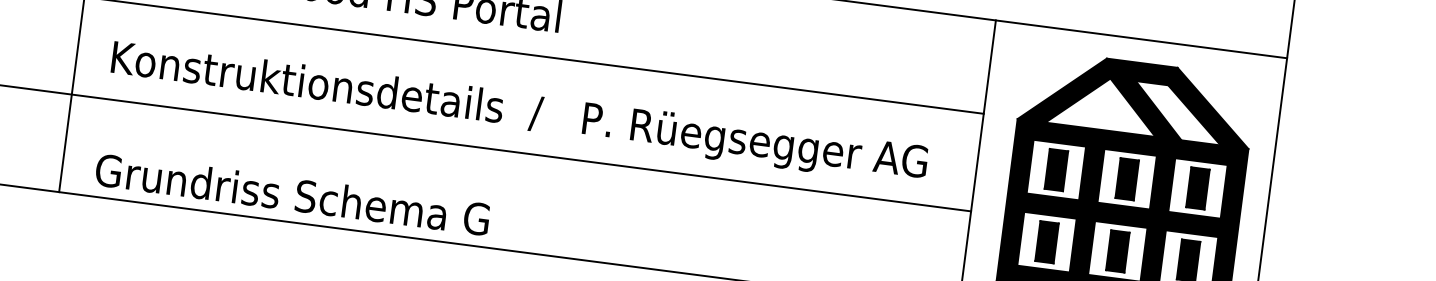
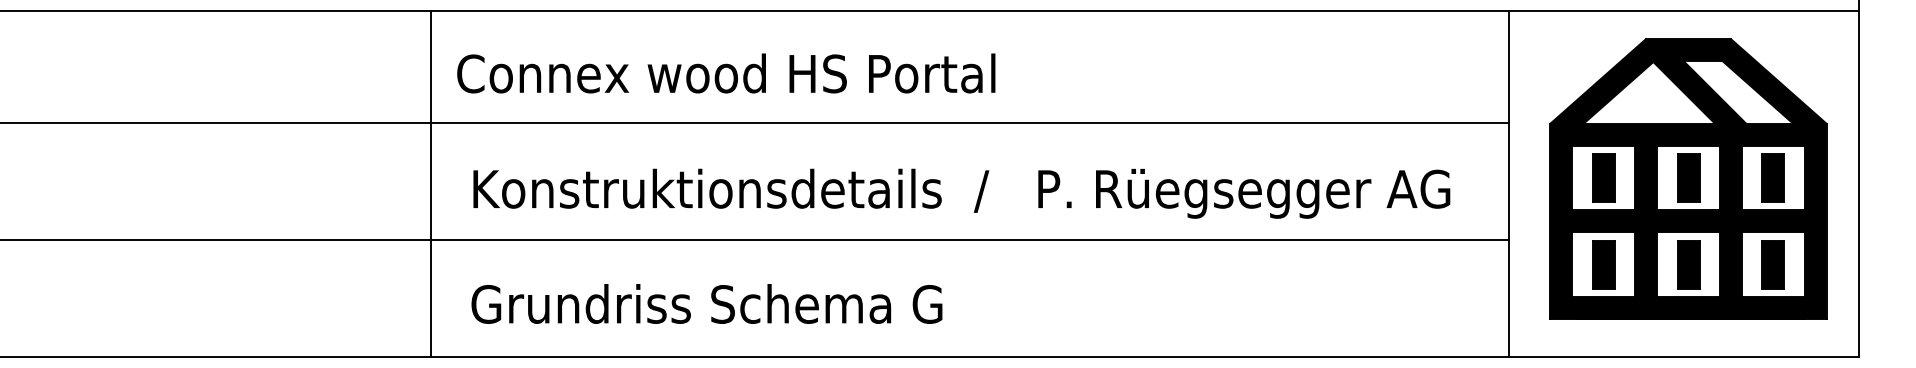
text: (292, 194) -> (706, 303), moved

